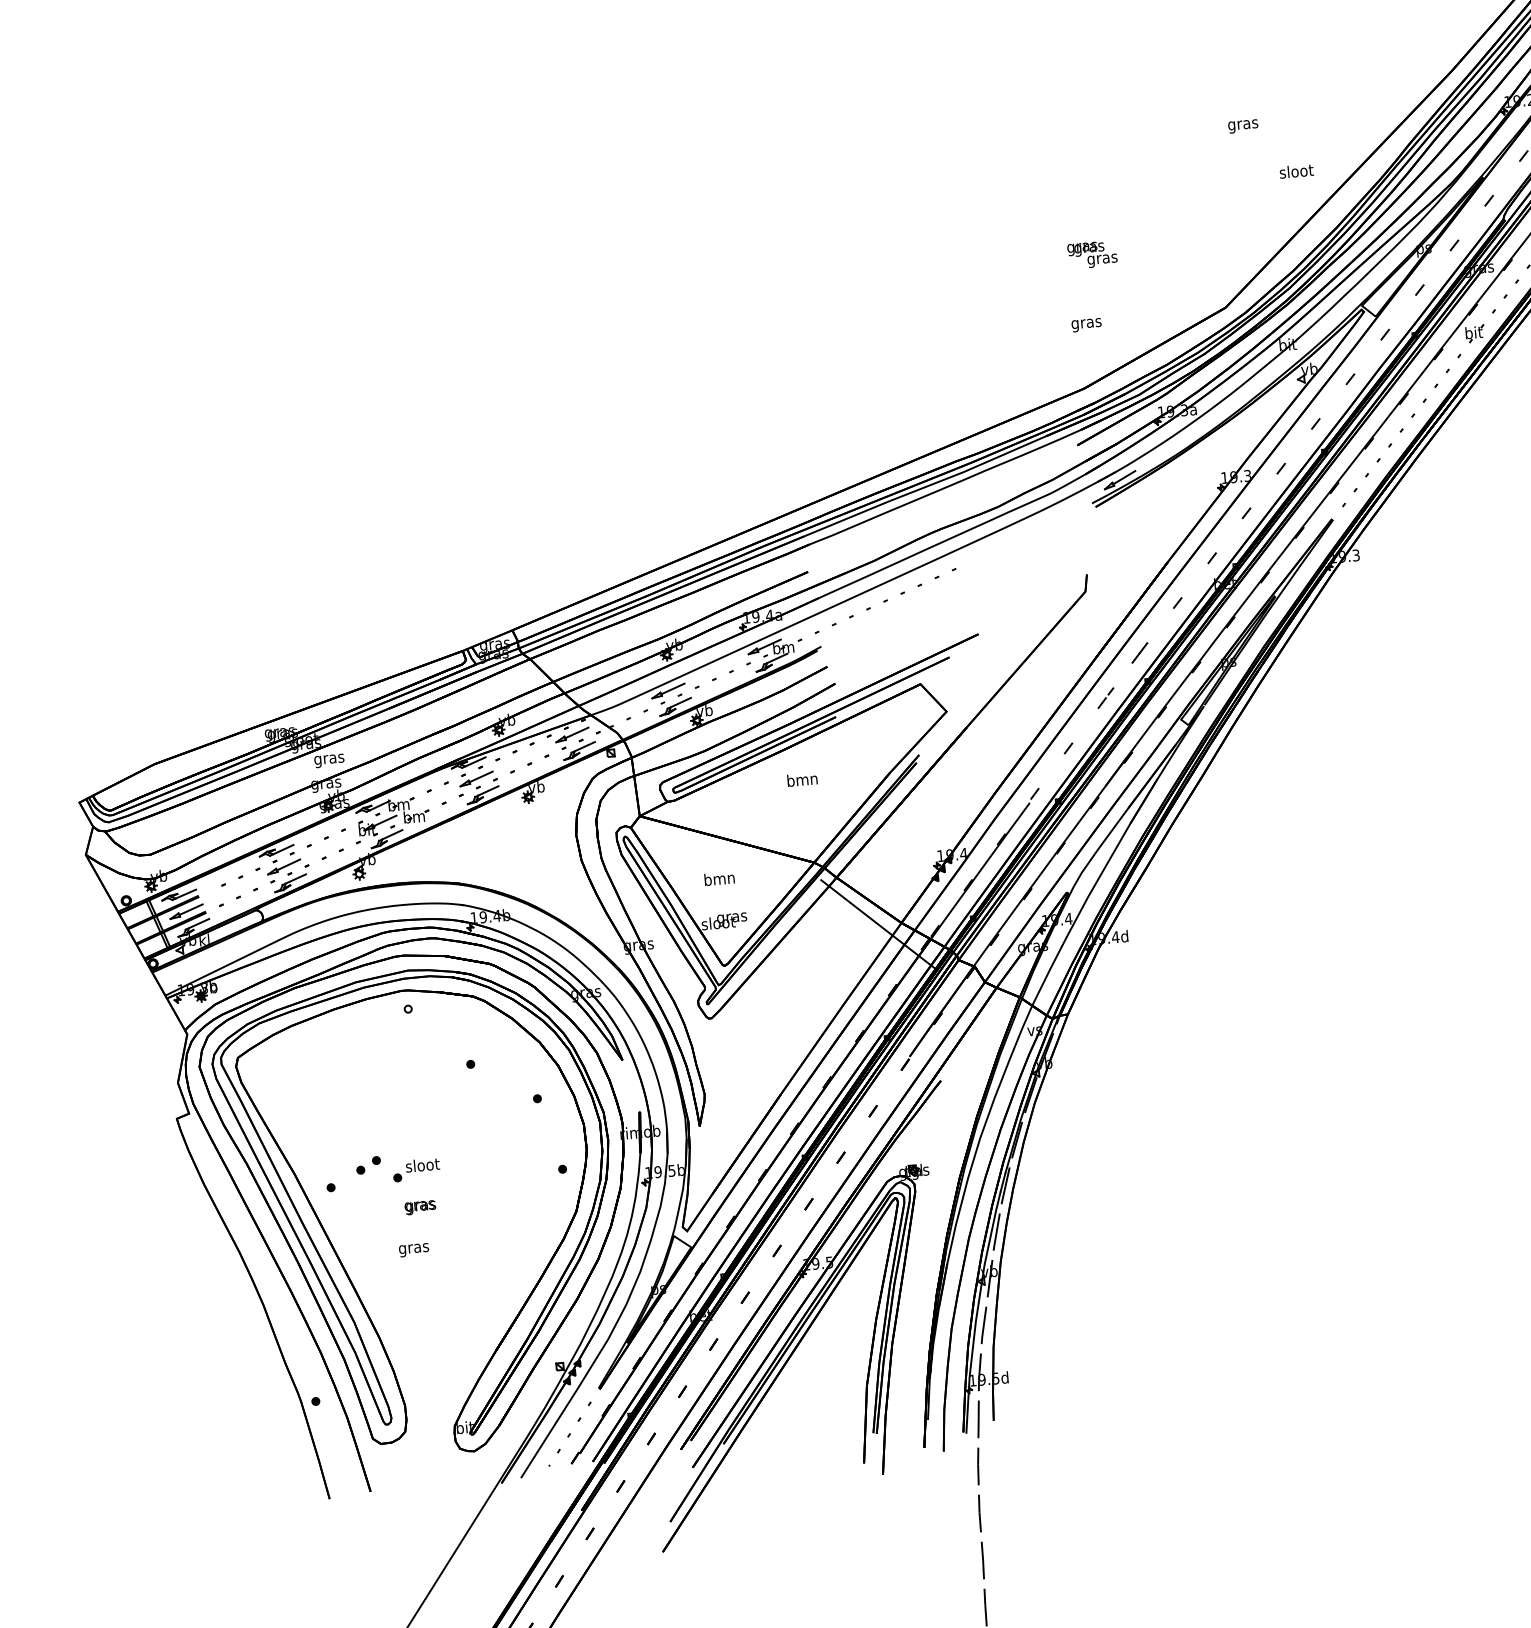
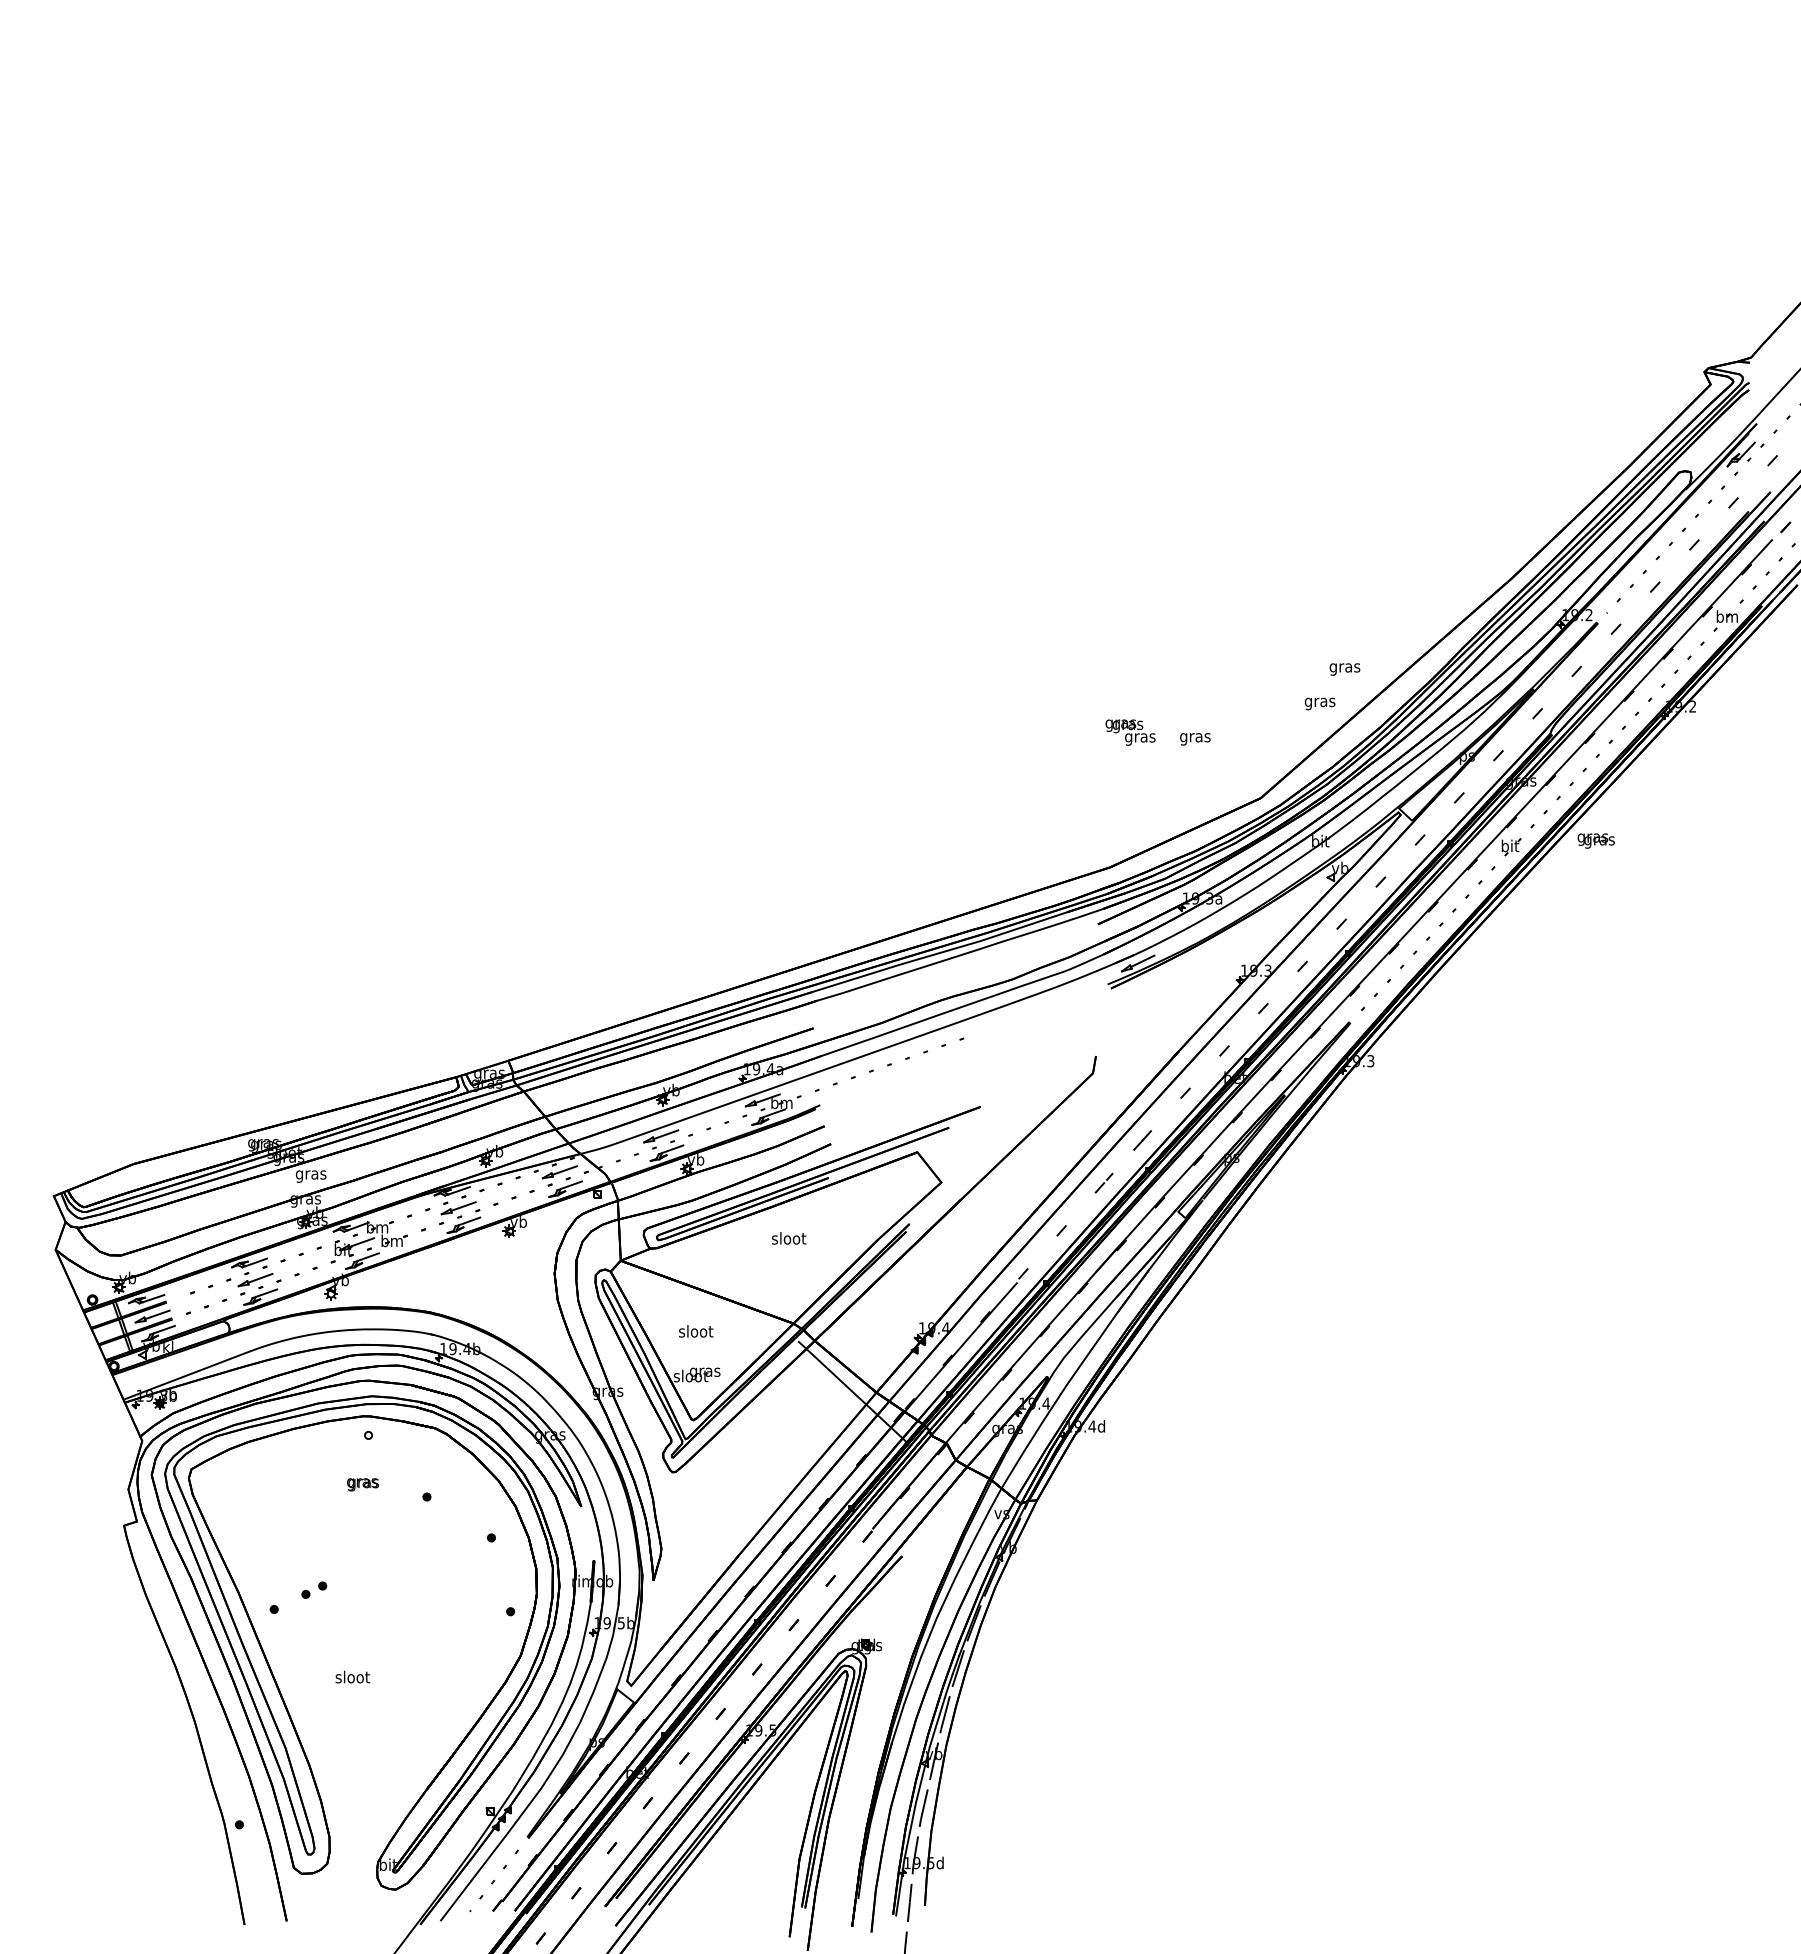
text: (1242, 126) -> (1319, 703), moved
text: (1297, 172) -> (1345, 667), sloot -> gras
text: (1086, 325) -> (1195, 739), moved
text: (802, 779) -> (789, 1238), bmn -> sloot
text: (720, 878) -> (696, 1331), bmn -> sloot
part: (416, 1170) -> (362, 1599), removed
text: (419, 1207) -> (362, 1484), moved
text: (413, 1248) -> (352, 1678), gras -> sloot

